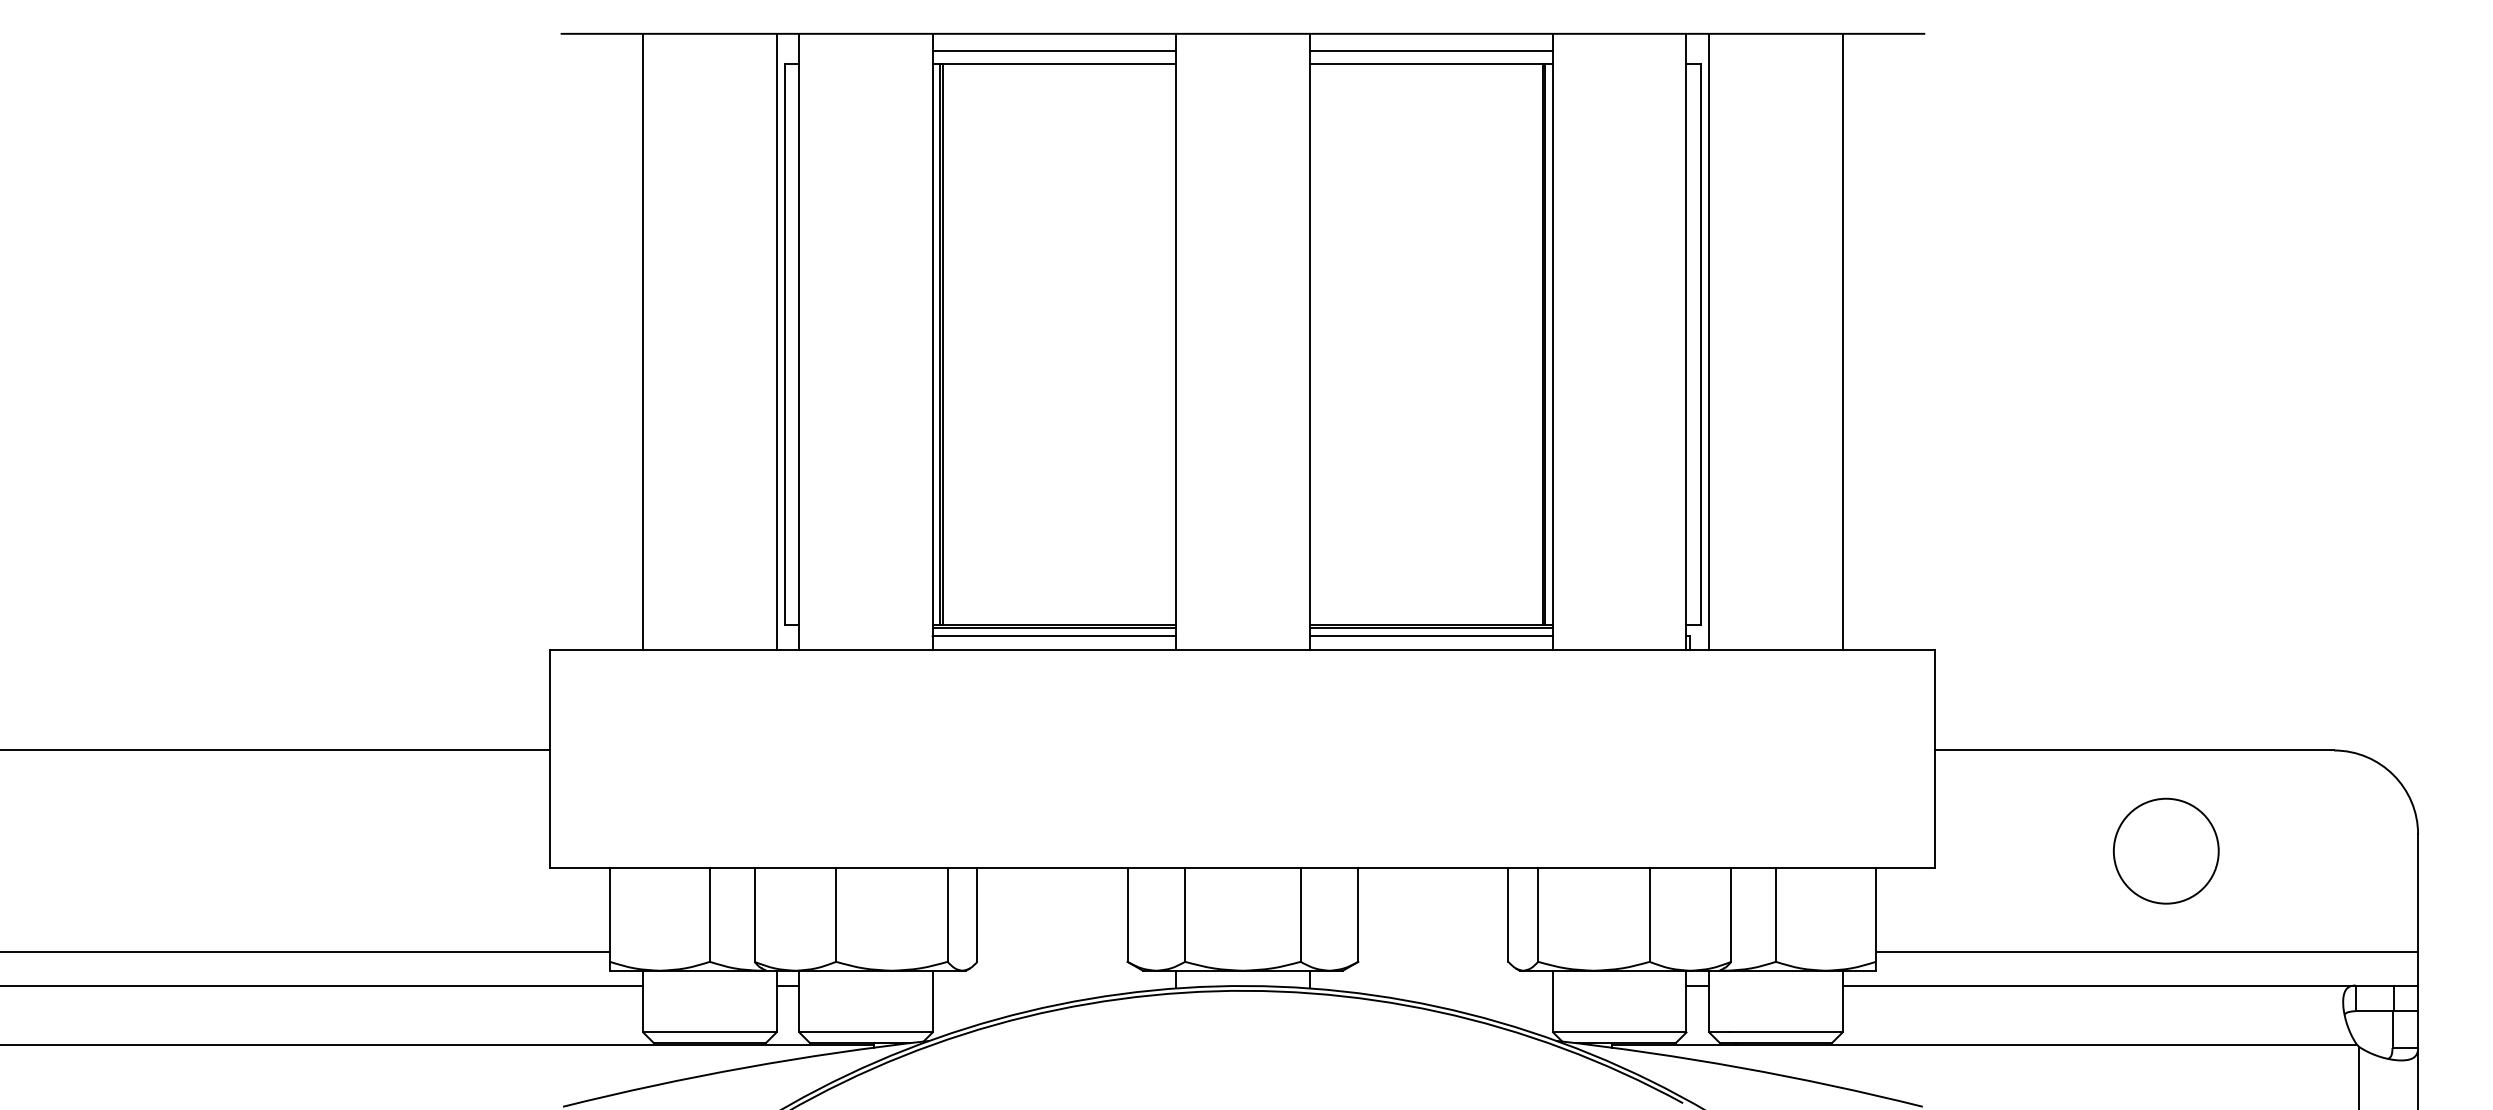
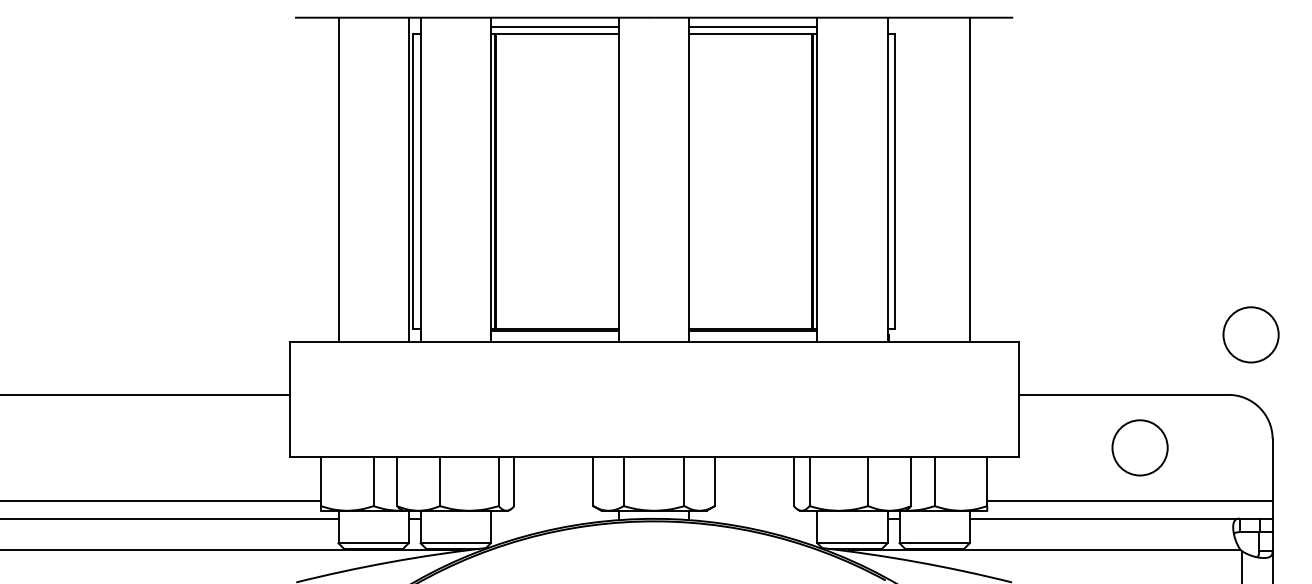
line: (1709, 341) -> (899, 179), removed
line: (1053, 635) -> (554, 334), removed
line: (1431, 635) -> (753, 334), removed
circle: (2376, 635) -> (1250, 334), added

